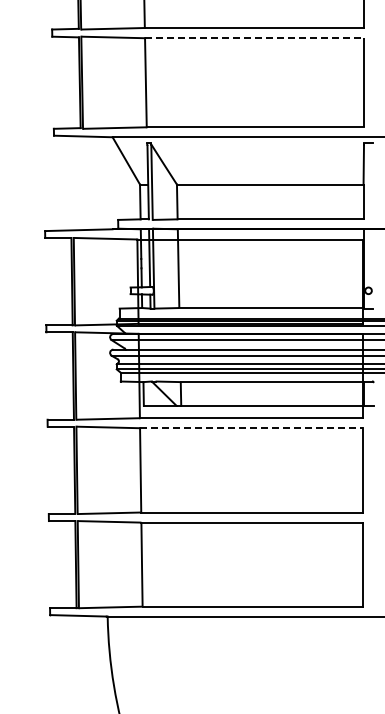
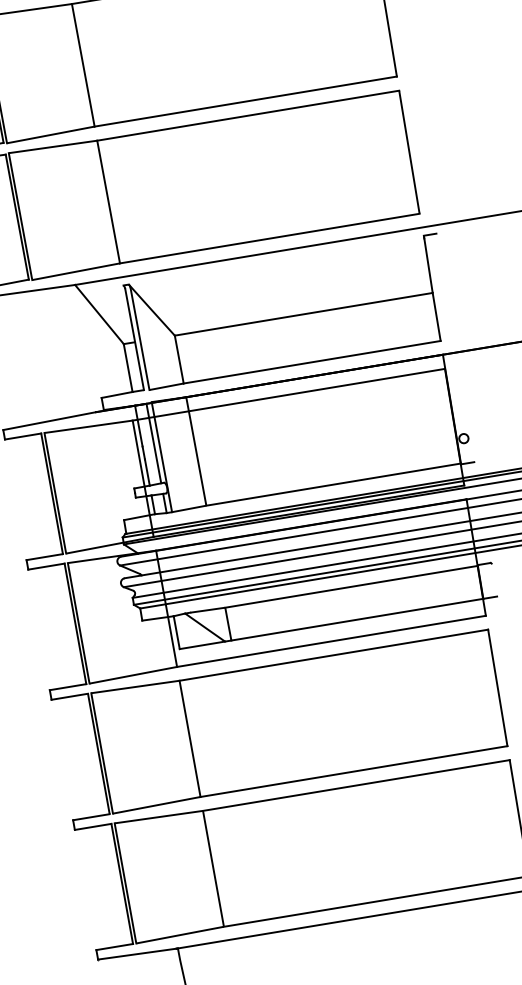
line: (254, 38) -> (248, 116), dashed -> solid
line: (251, 428) -> (333, 655), dashed -> solid

